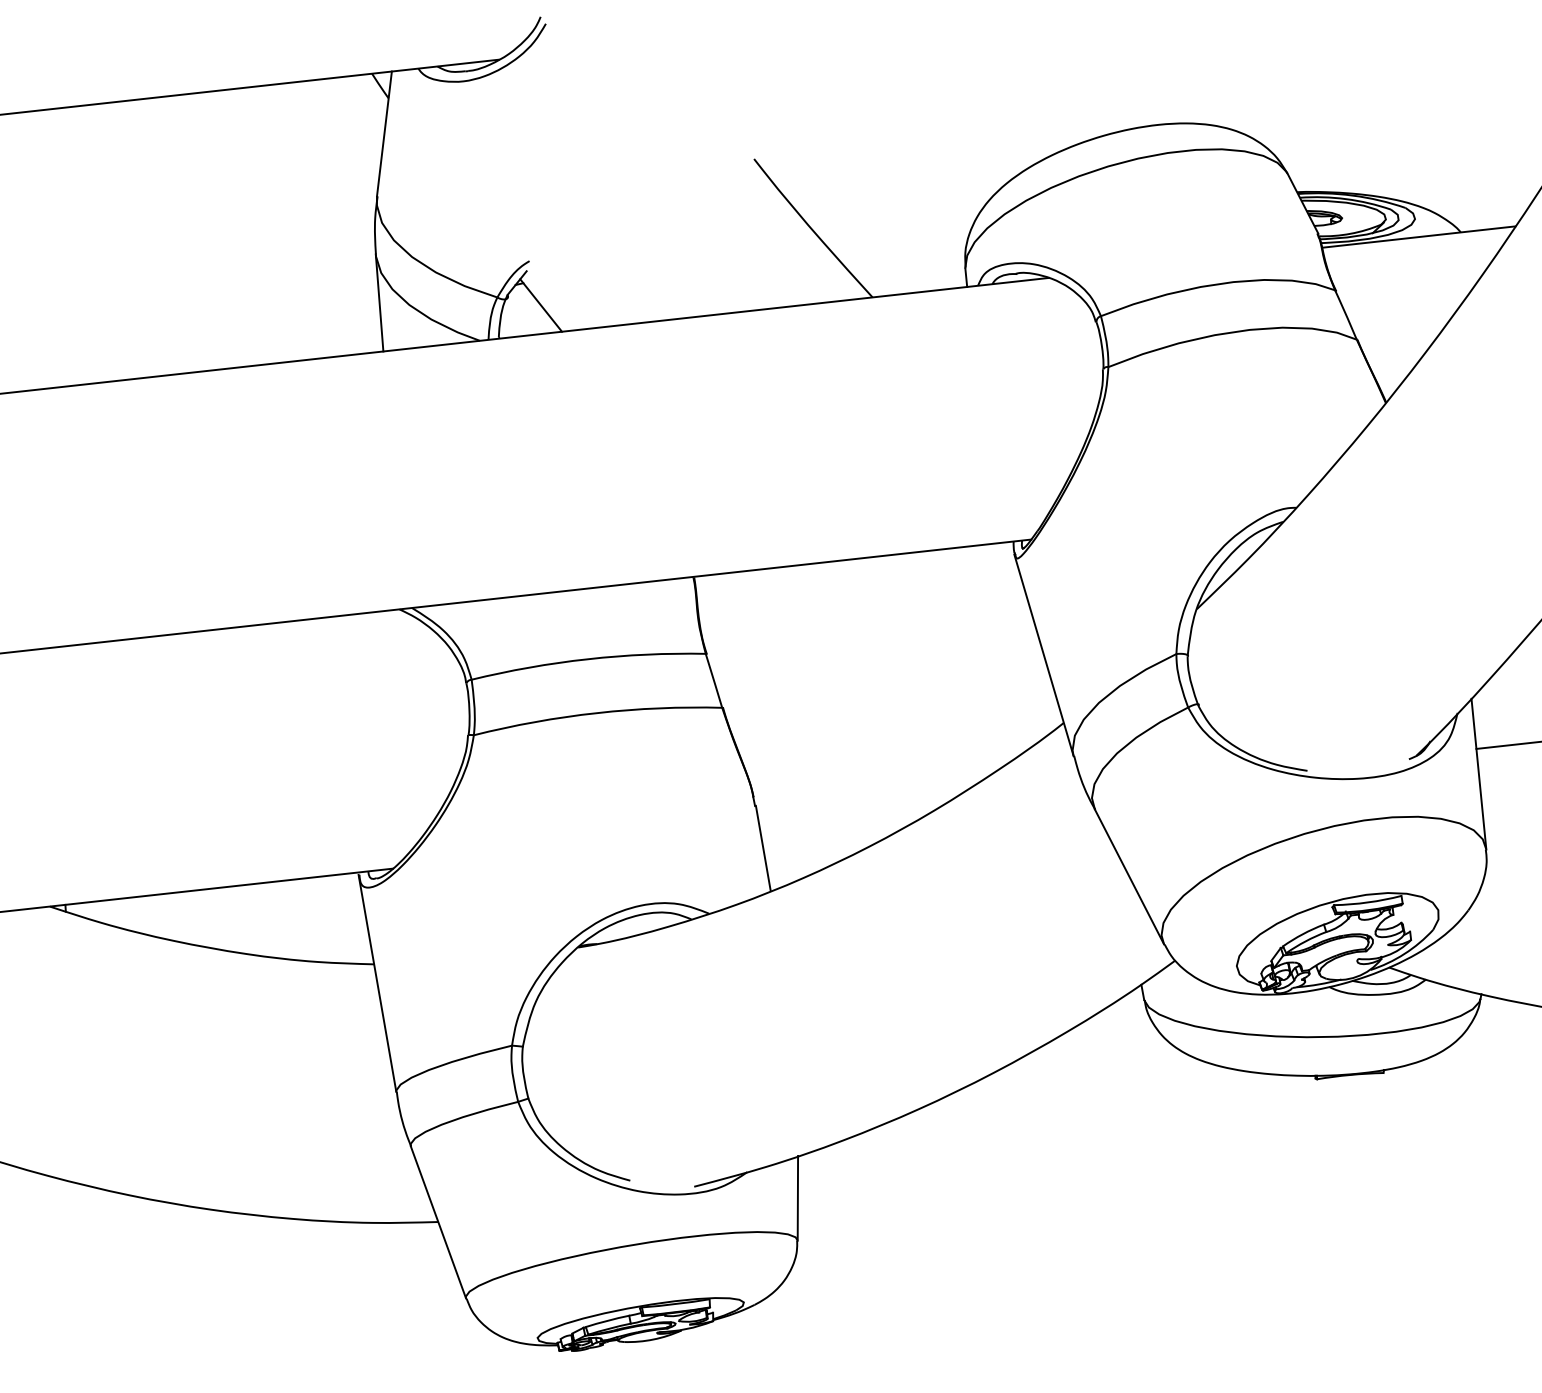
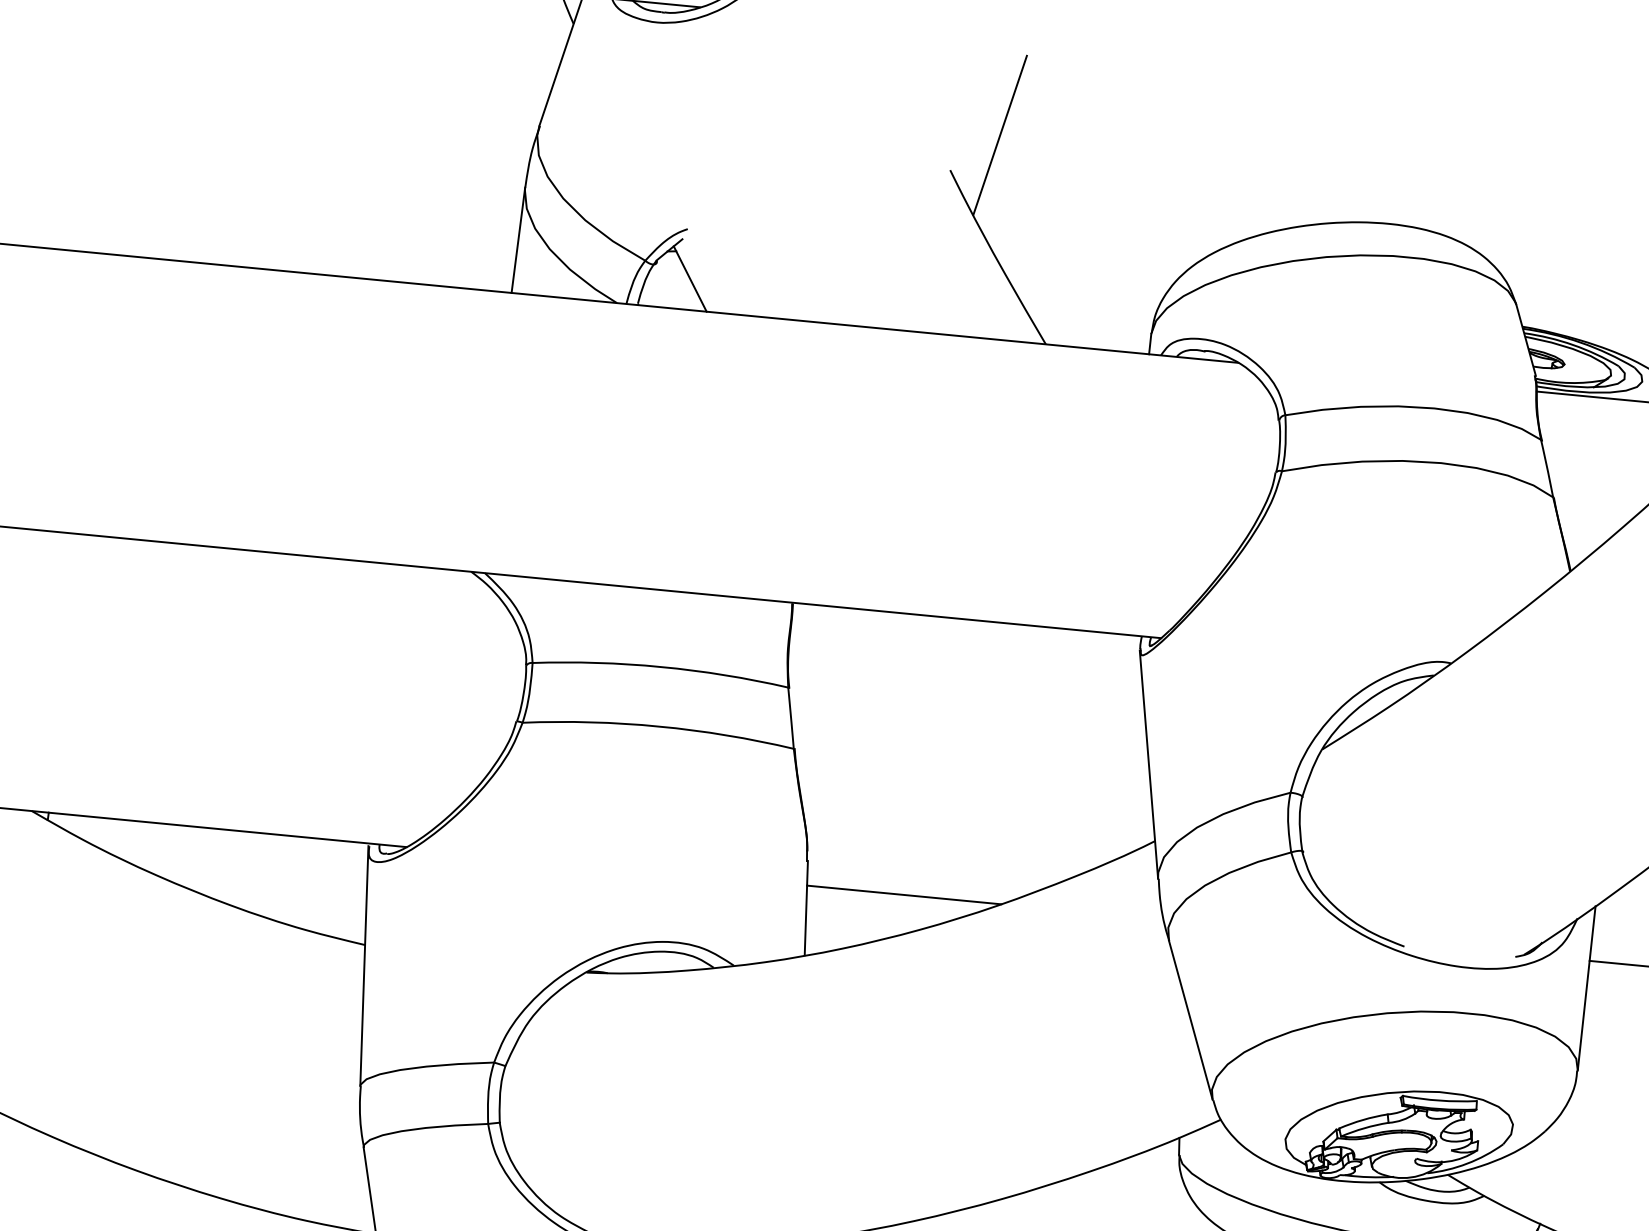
line: (792, 118) -> (1000, 135), added
line: (848, 818) -> (903, 895), added

